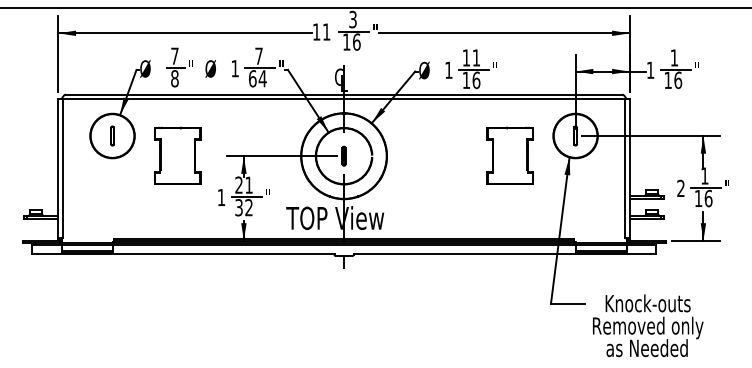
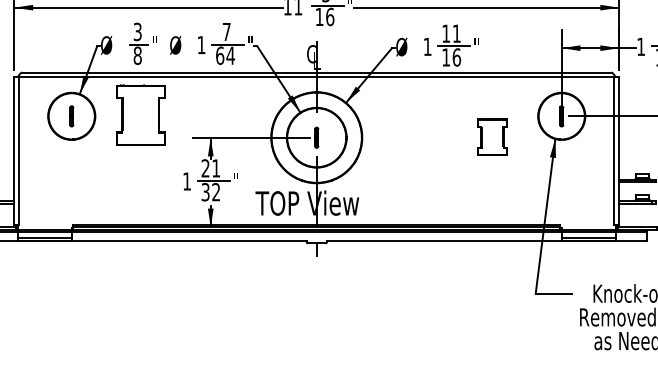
text: (174, 55) -> (137, 31), 7 -> 3
part: (177, 155) -> (140, 114), moved
part: (509, 155) -> (491, 136), size x0.6

